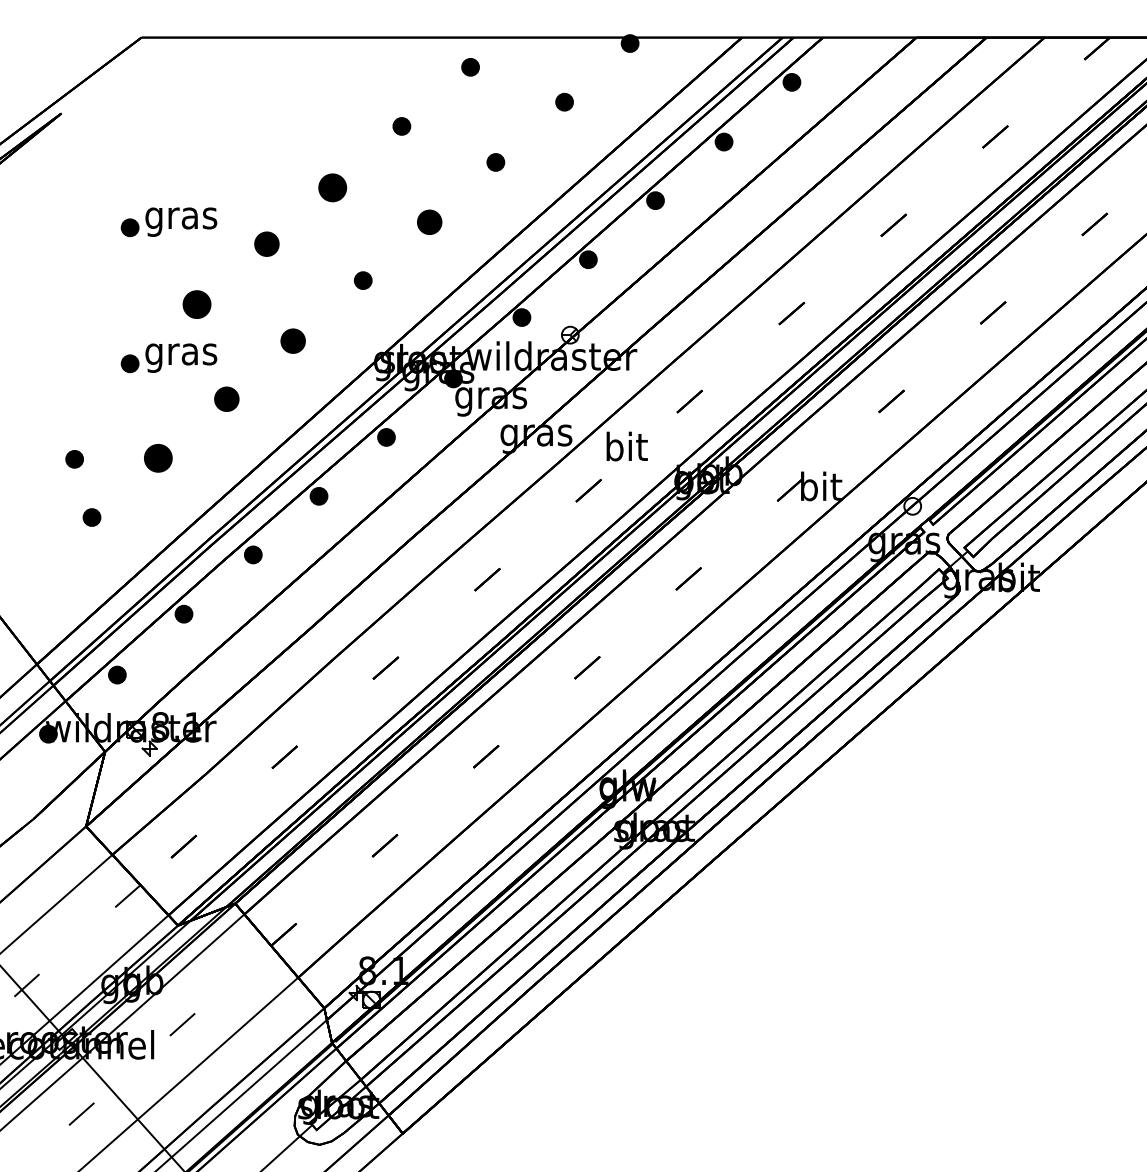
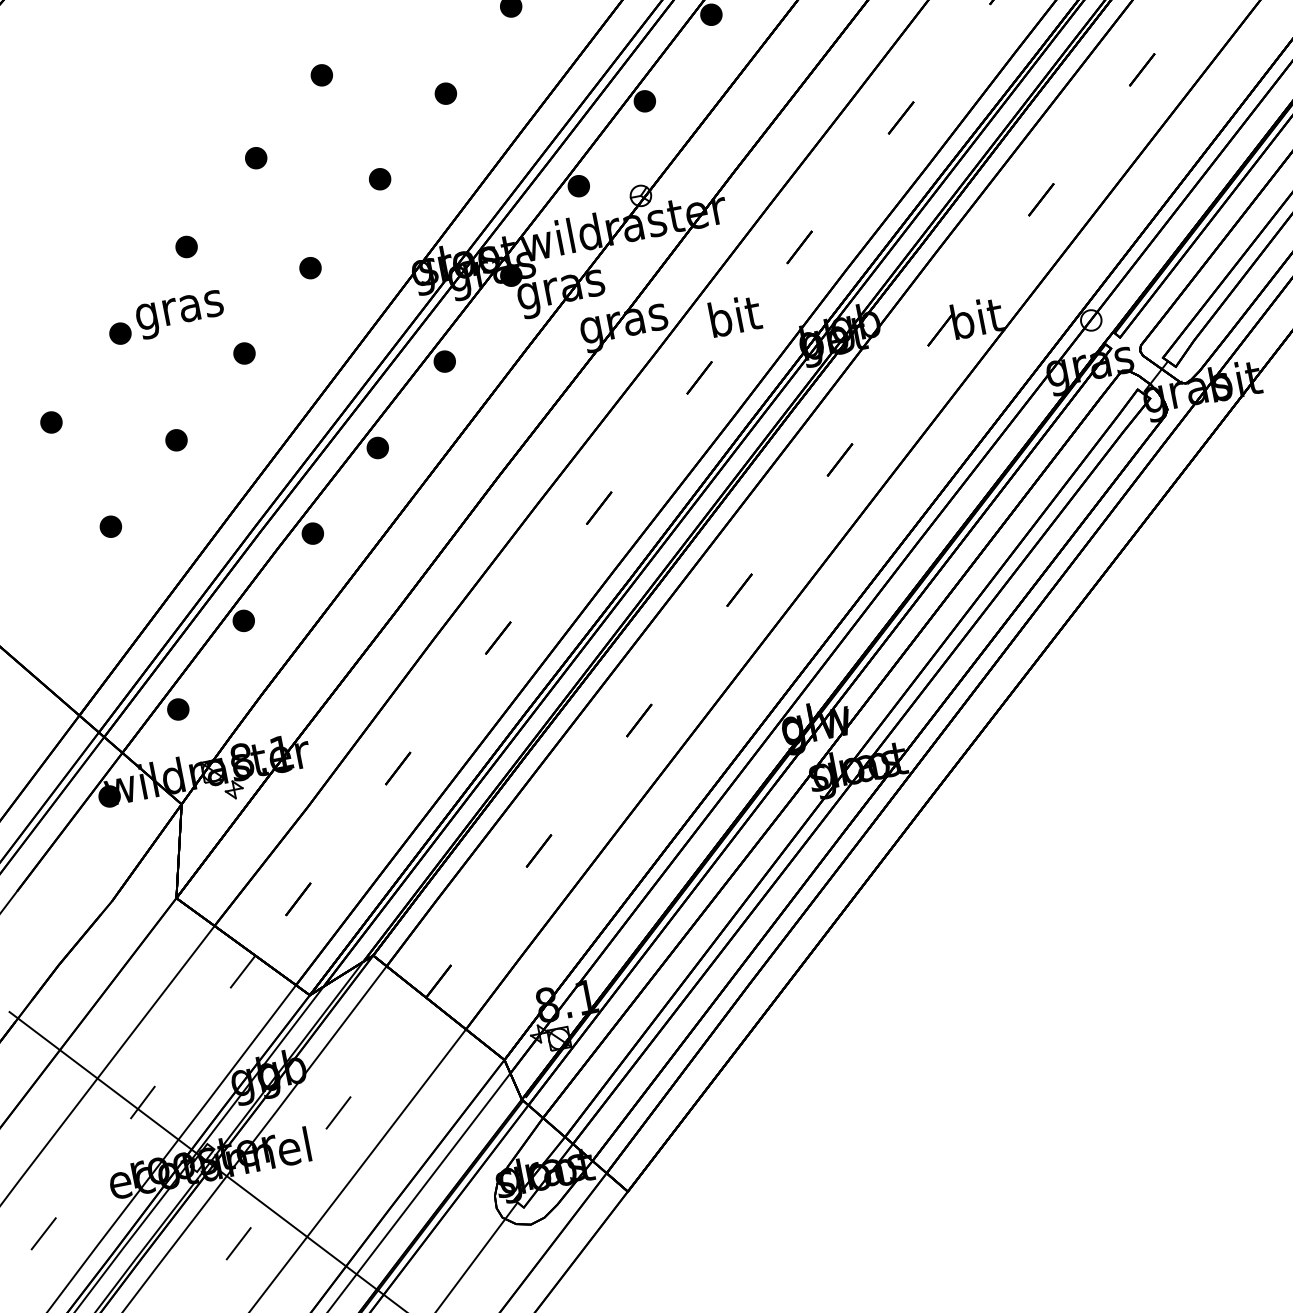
part: (332, 187) -> (321, 74), size x0.62
part: (429, 221) -> (445, 92), size x0.71
part: (168, 222) -> (133, 155), removed
part: (266, 243) -> (255, 157), size x0.71
part: (196, 304) -> (185, 247), size x0.62
part: (293, 340) -> (310, 267), size x0.71
part: (226, 399) -> (244, 353), size x0.71
part: (158, 458) -> (176, 440), size x0.62
part: (74, 459) -> (51, 422), moved

